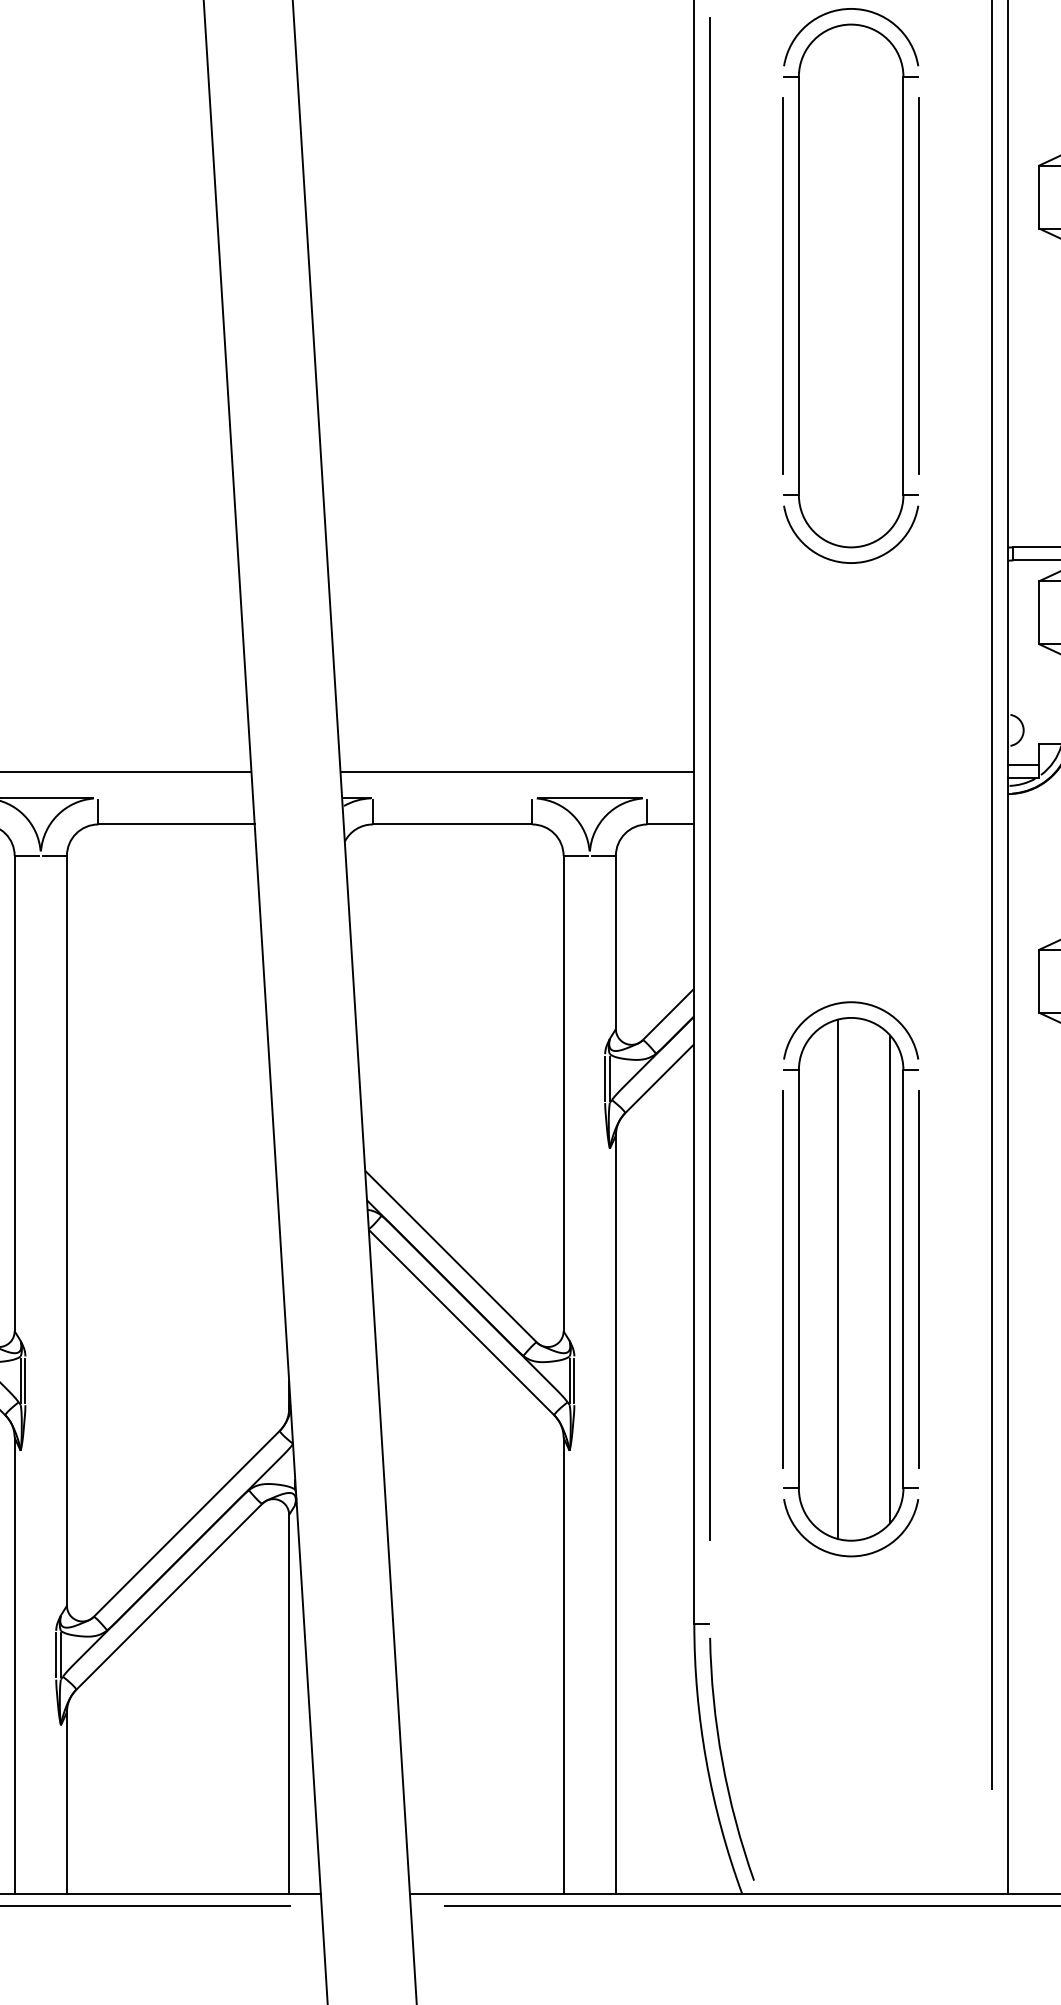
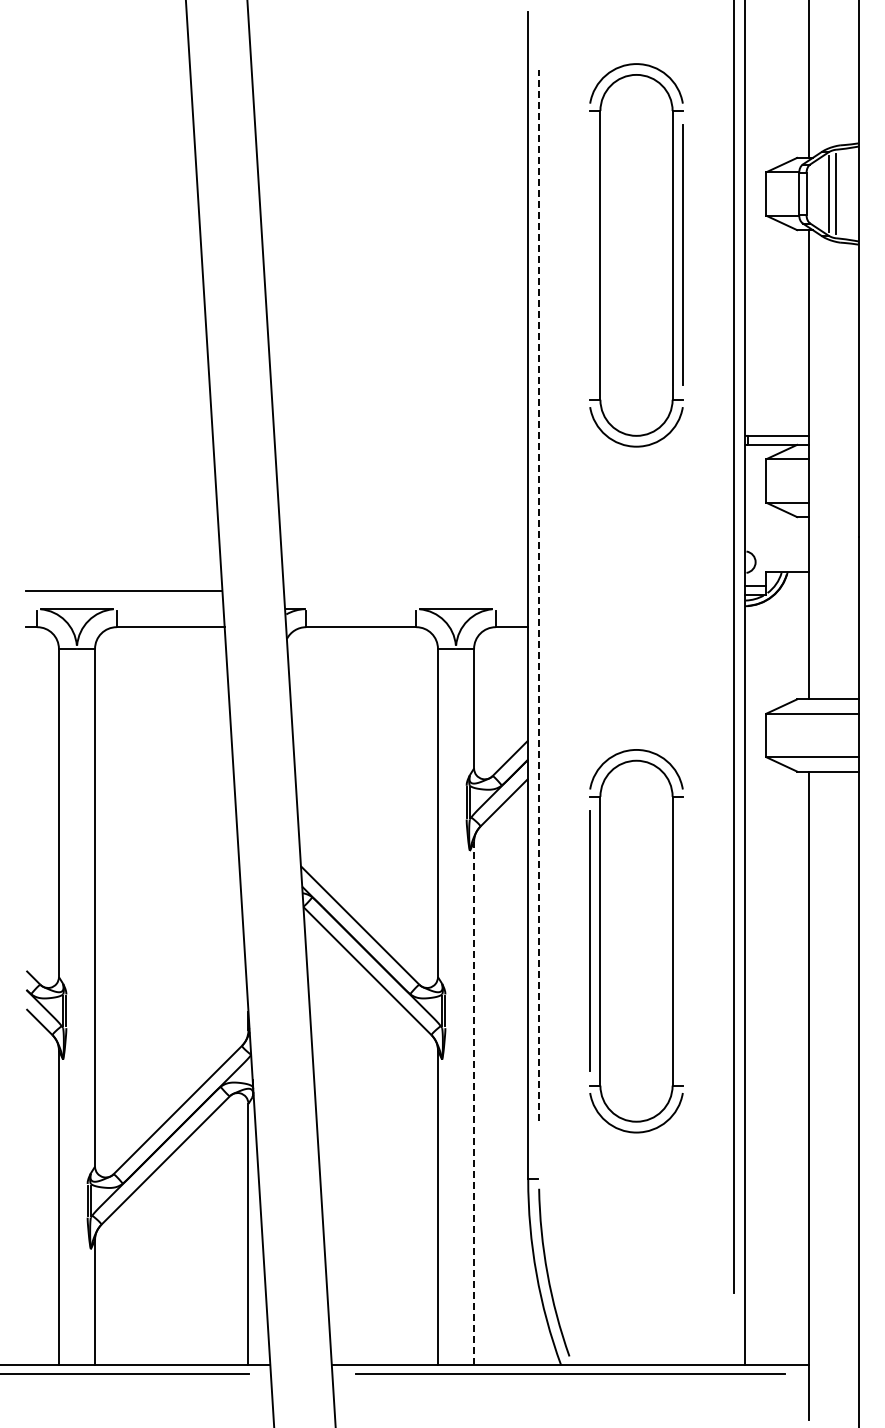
line: (783, 286) -> (589, 255), removed
line: (516, 772) -> (405, 591), removed
line: (710, 778) -> (539, 595), solid -> dashed
line: (838, 1278) -> (627, 940), removed
line: (890, 1278) -> (663, 940), removed
line: (917, 1278) -> (682, 940), removed
line: (616, 1514) -> (474, 1103), solid -> dashed

